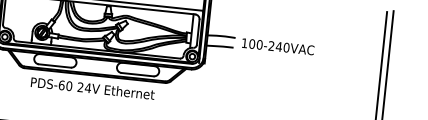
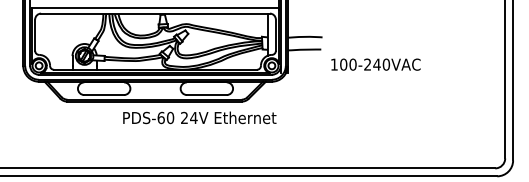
text: (277, 46) -> (375, 64), moved
text: (92, 88) -> (199, 117), moved

